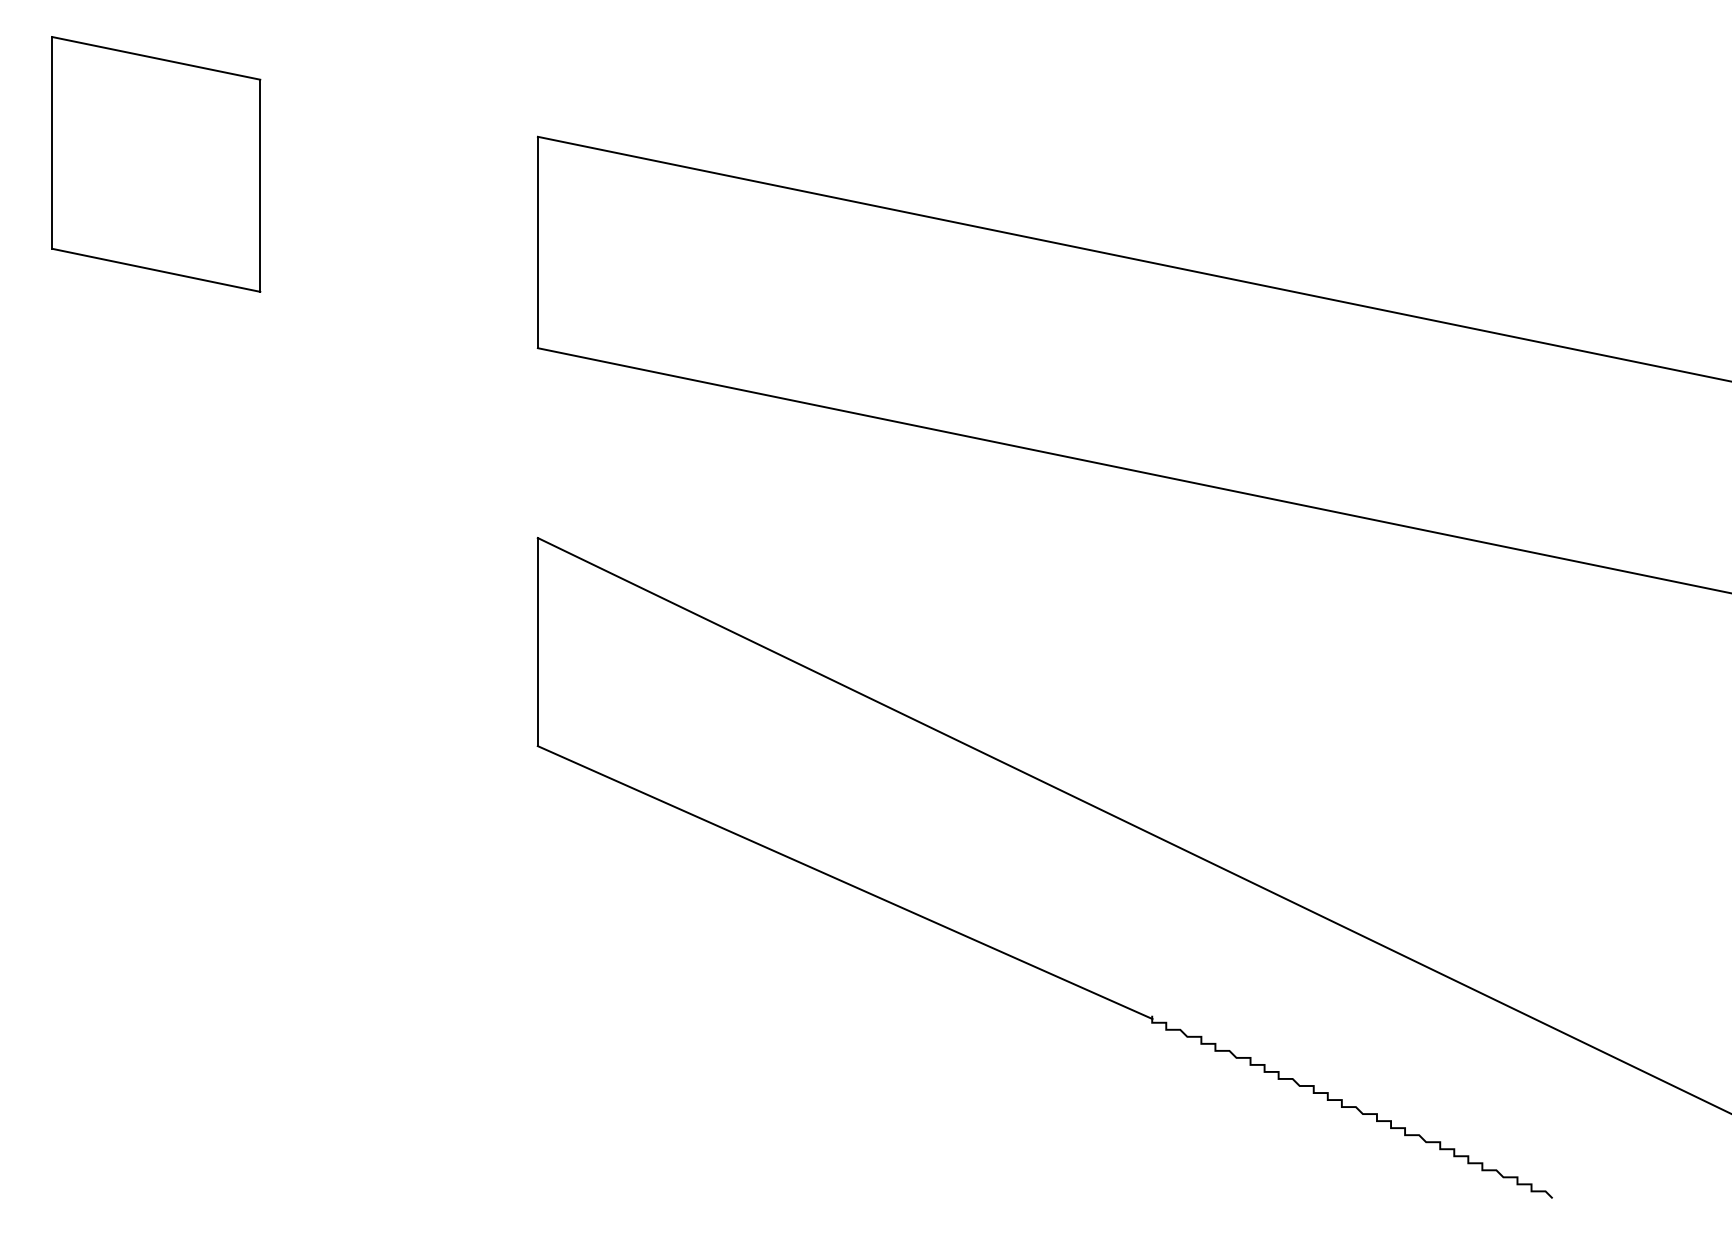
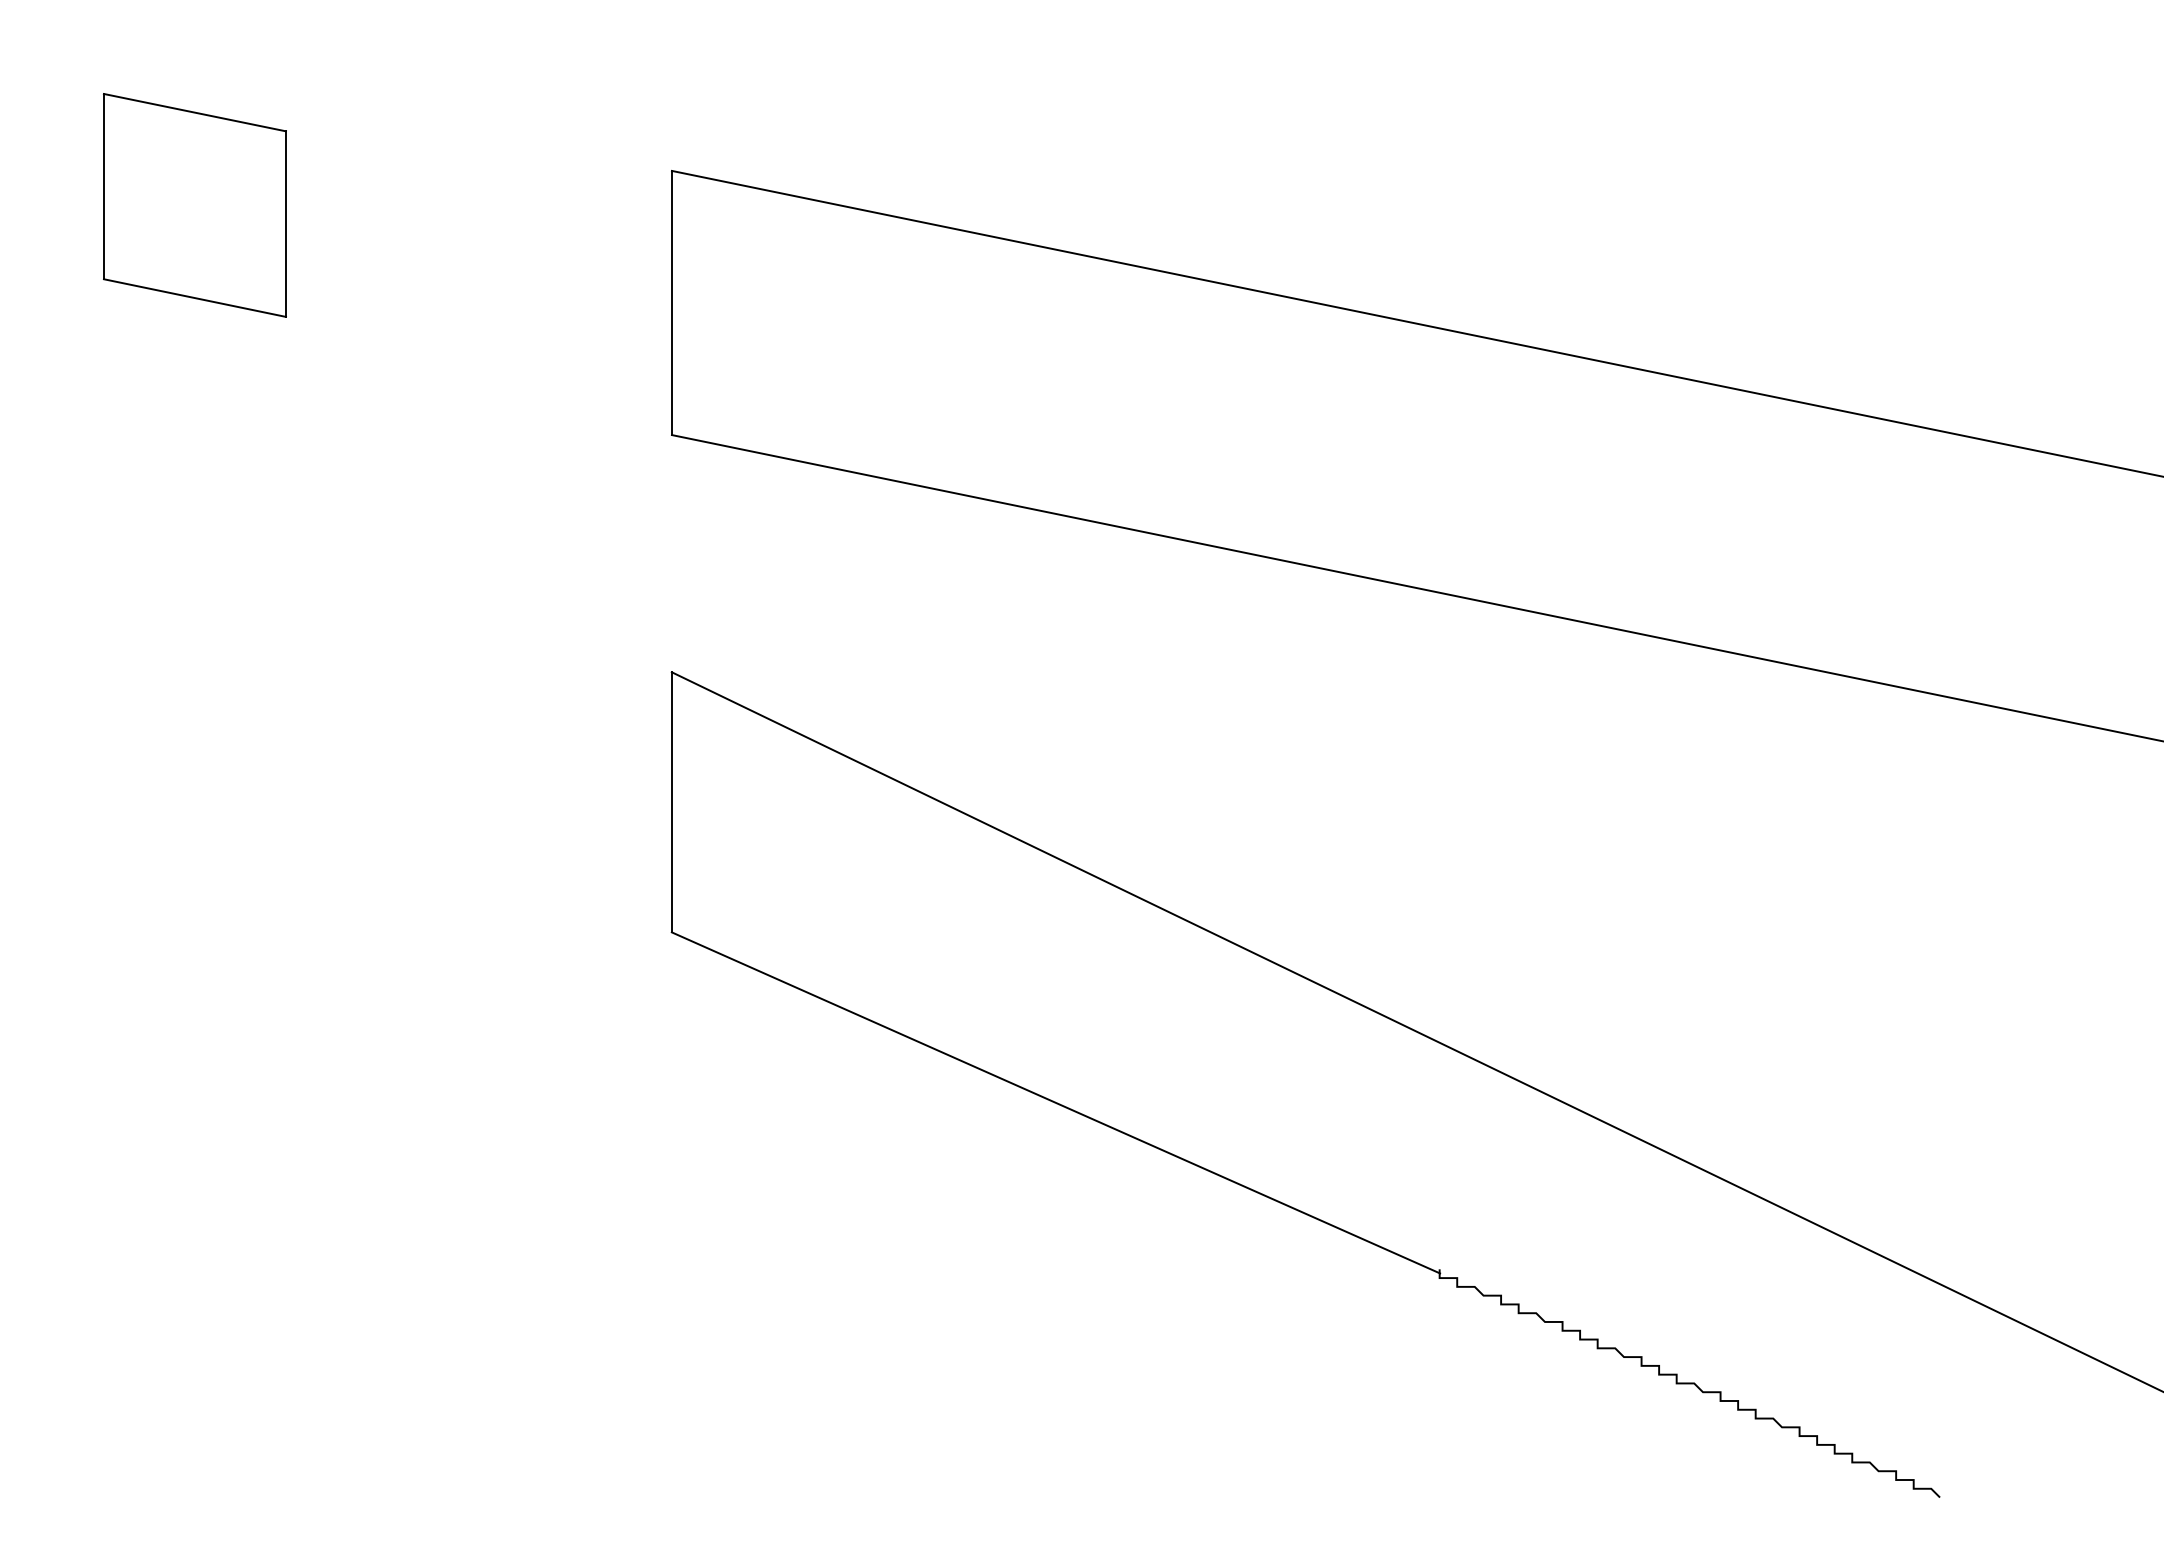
part: (155, 164) -> (194, 205), size x0.7

